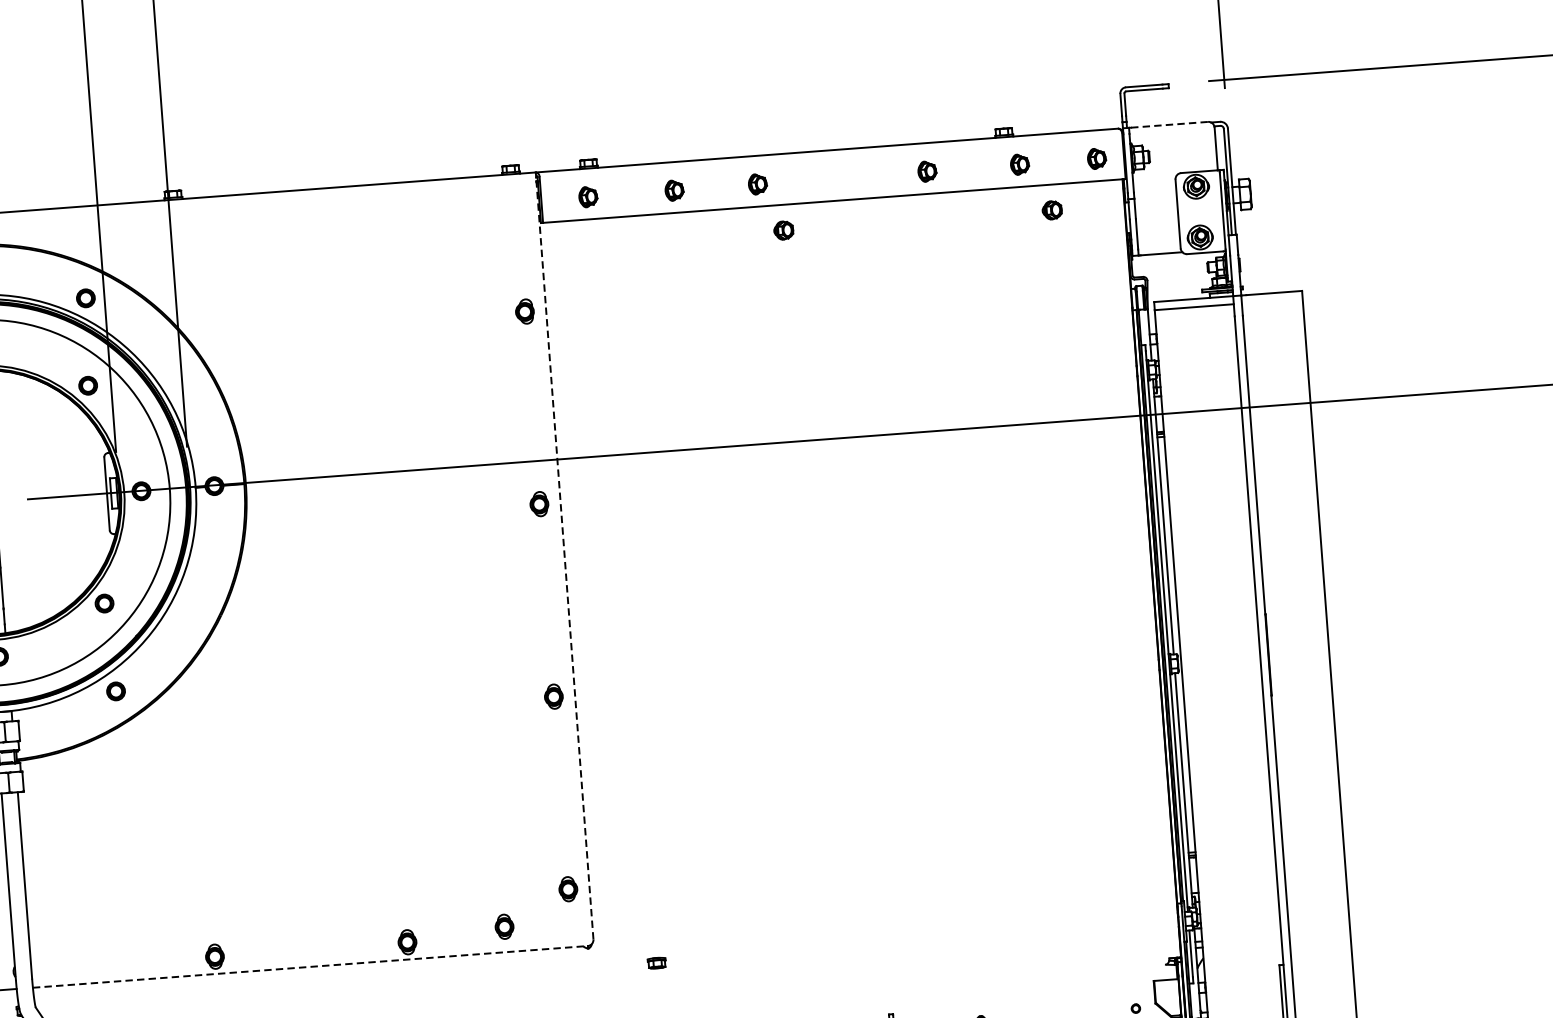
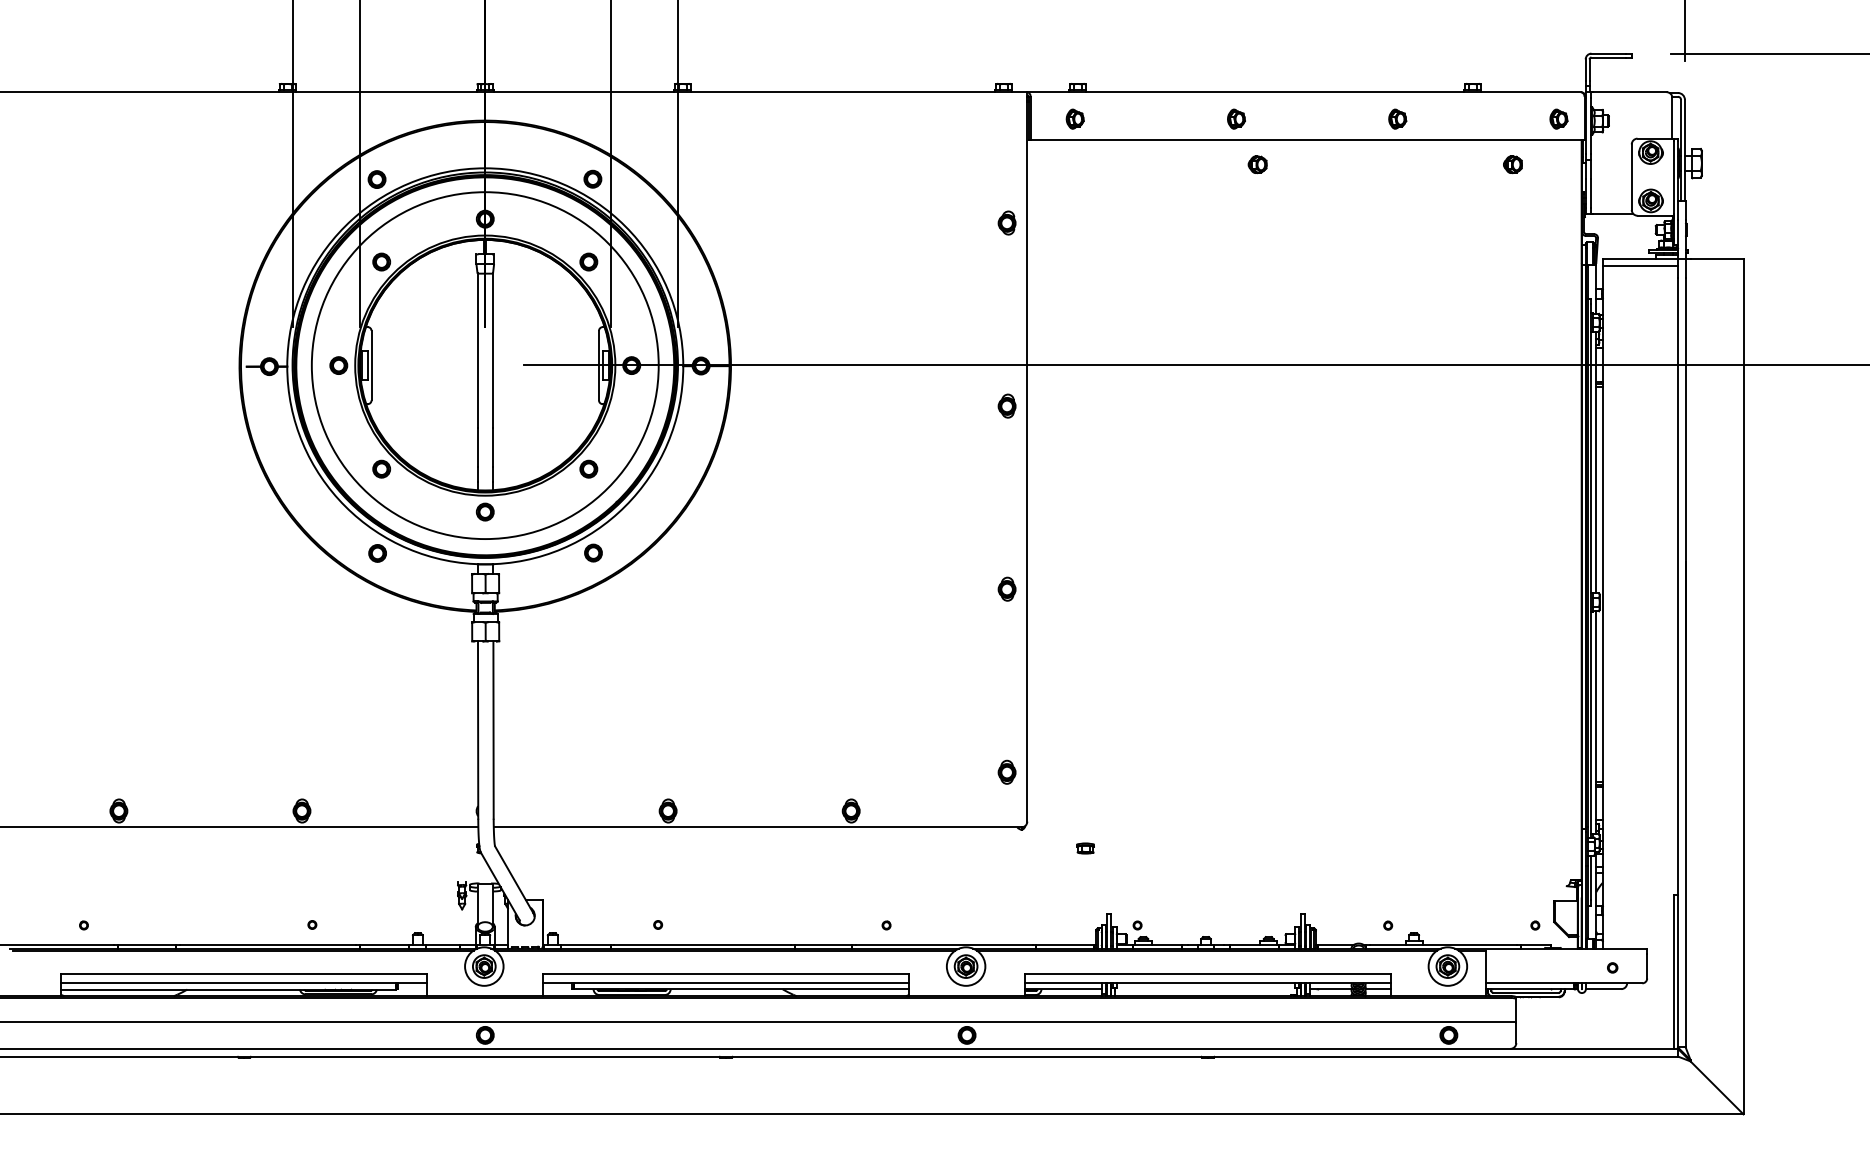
line: (1170, 125) -> (1630, 92), dashed -> solid
part: (1019, 163) -> (1485, 118), removed
part: (673, 189) -> (1156, 118), removed
line: (564, 557) -> (1027, 458), dashed -> solid
part: (503, 926) -> (943, 802), removed
line: (310, 966) -> (757, 827), dashed -> solid

